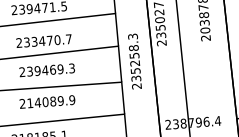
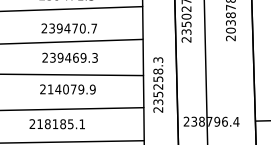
text: (34, 41) -> (59, 28), 233470.7 -> 239470.7
text: (135, 61) -> (158, 84), moved
text: (53, 101) -> (73, 89), 214089.9 -> 214079.9

